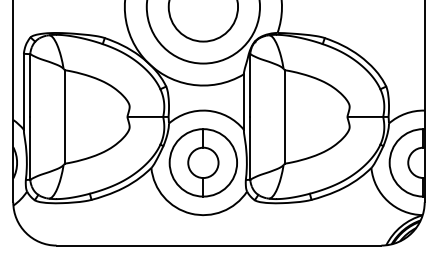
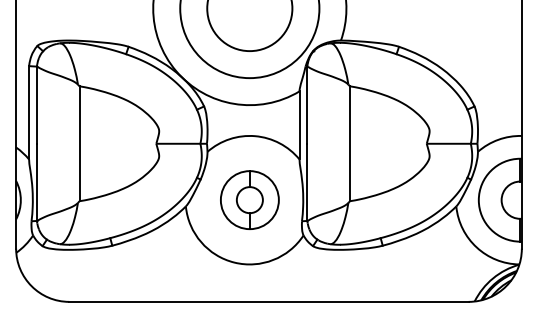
part: (203, 162) -> (249, 199), size x0.7

